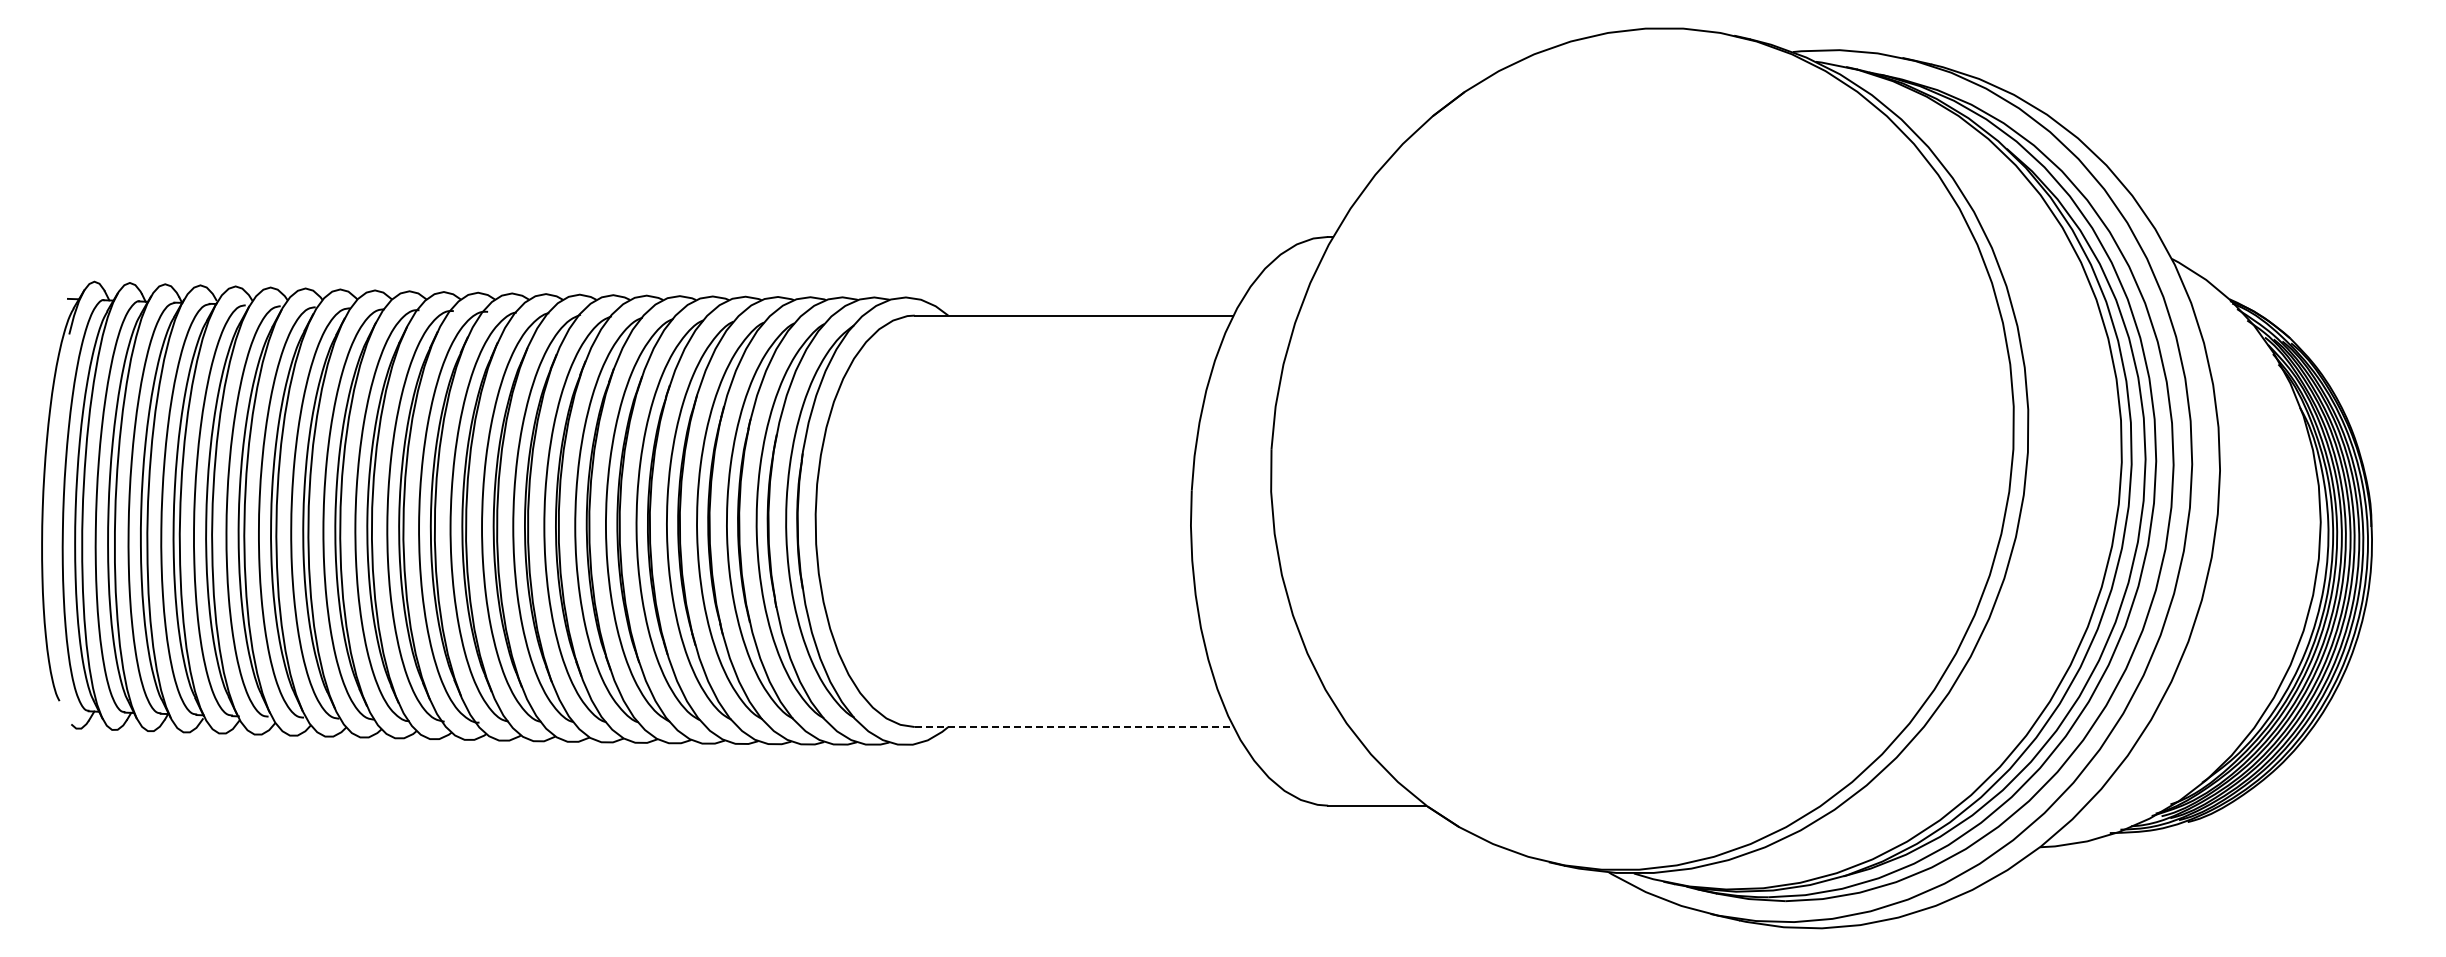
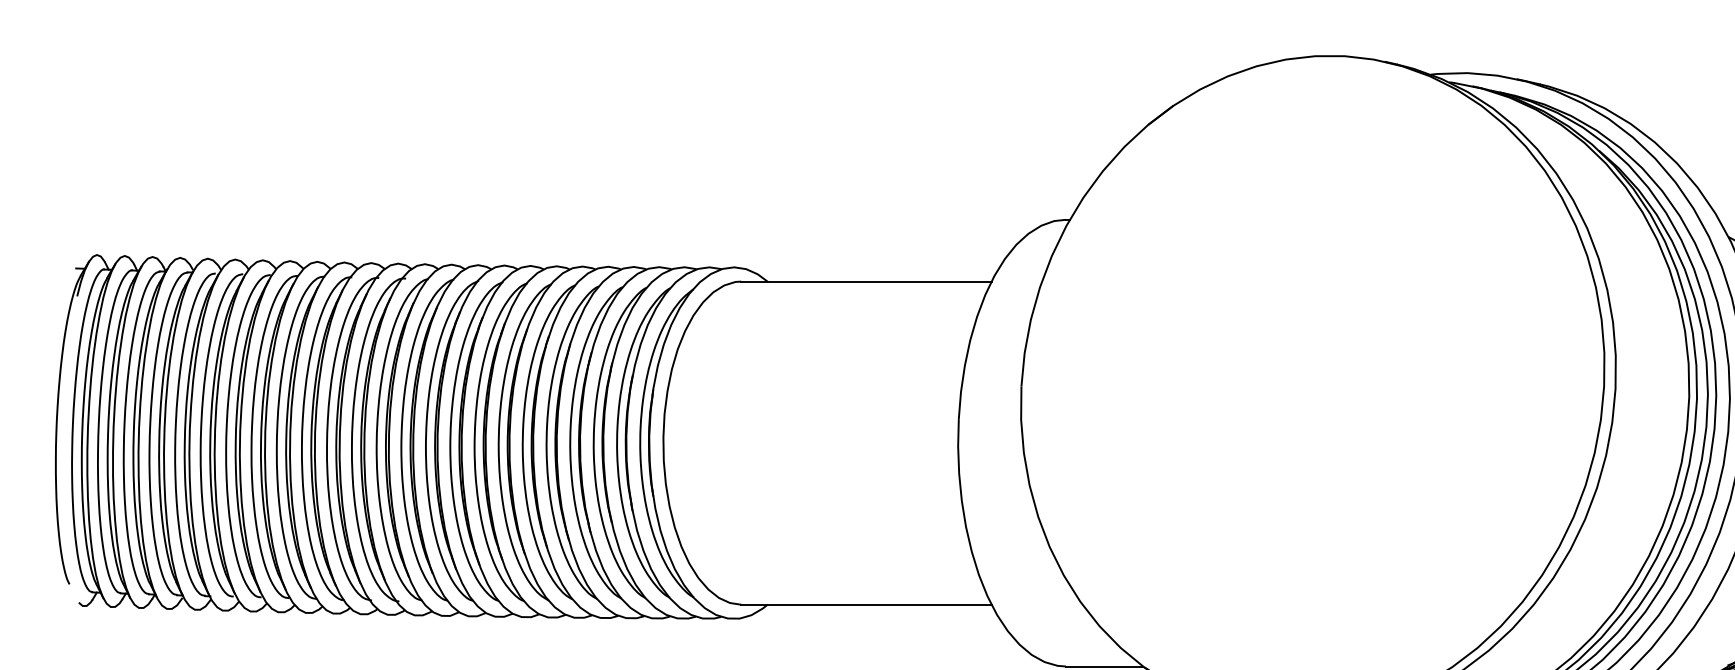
line: (1074, 727) -> (866, 605), dashed -> solid

